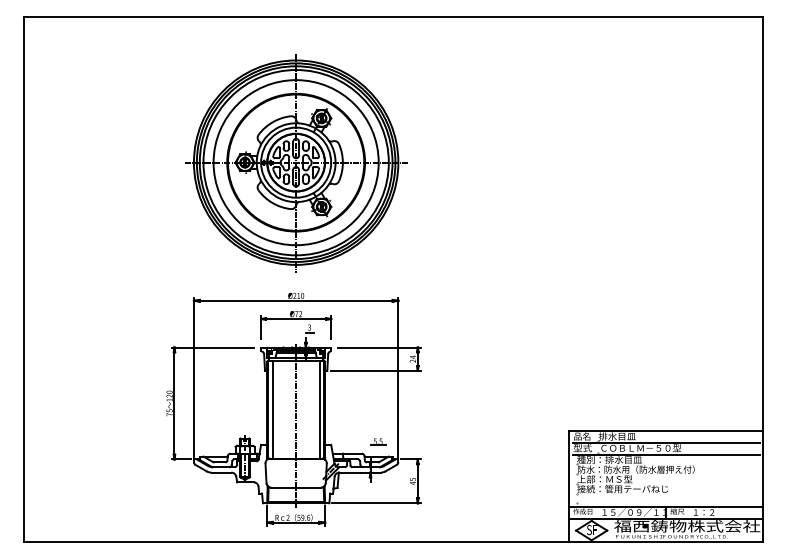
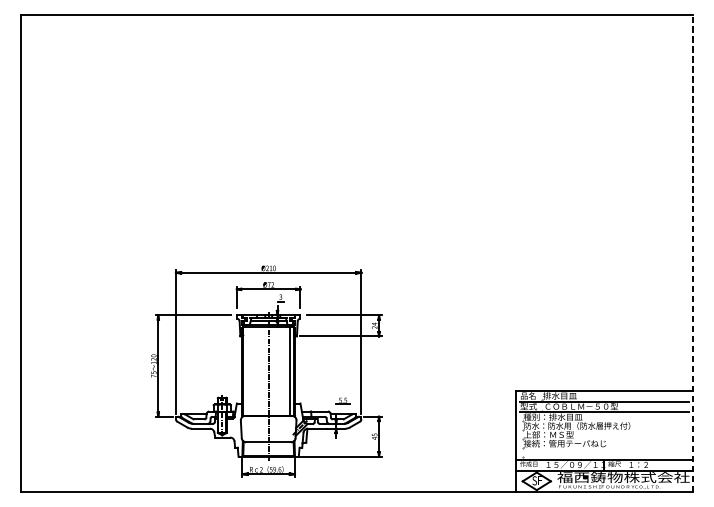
part: (296, 163) -> (268, 148), removed
line: (763, 279) -> (692, 253), solid -> dashed
line: (272, 409) -> (247, 371), removed

